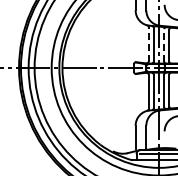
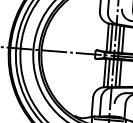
line: (148, 43) -> (107, 36), dashed -> solid
line: (164, 44) -> (119, 38), dashed -> solid

